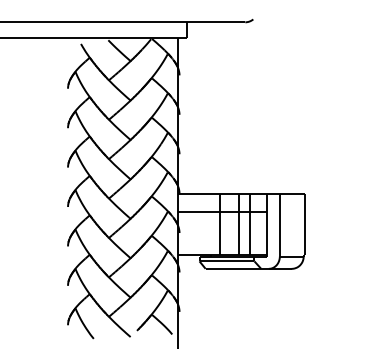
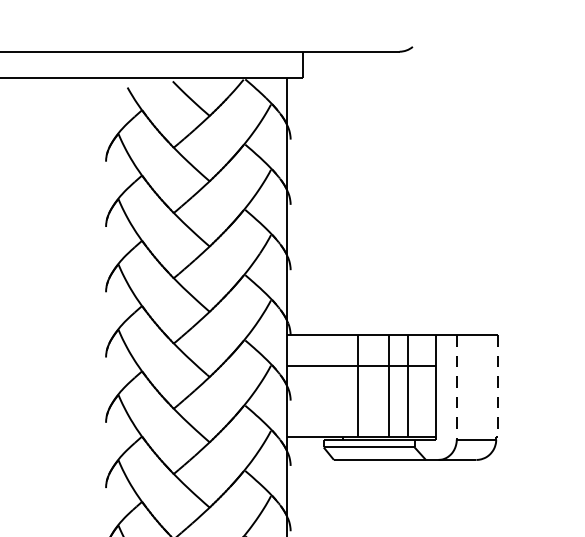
line: (304, 224) -> (497, 386), solid -> dashed
line: (279, 225) -> (456, 388), solid -> dashed

